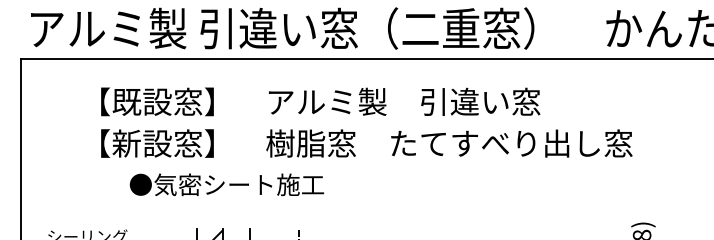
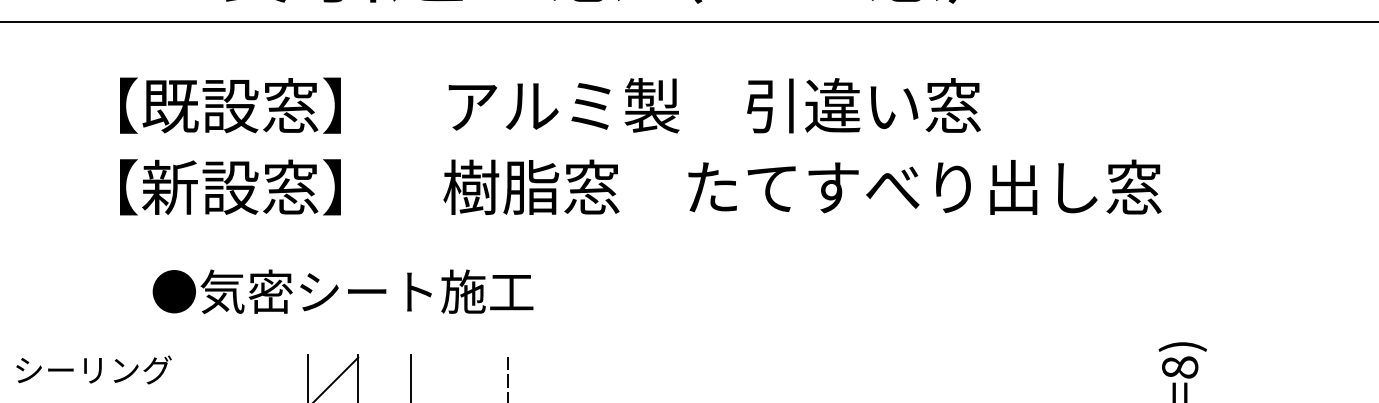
text: (226, 184) -> (342, 291), moved

